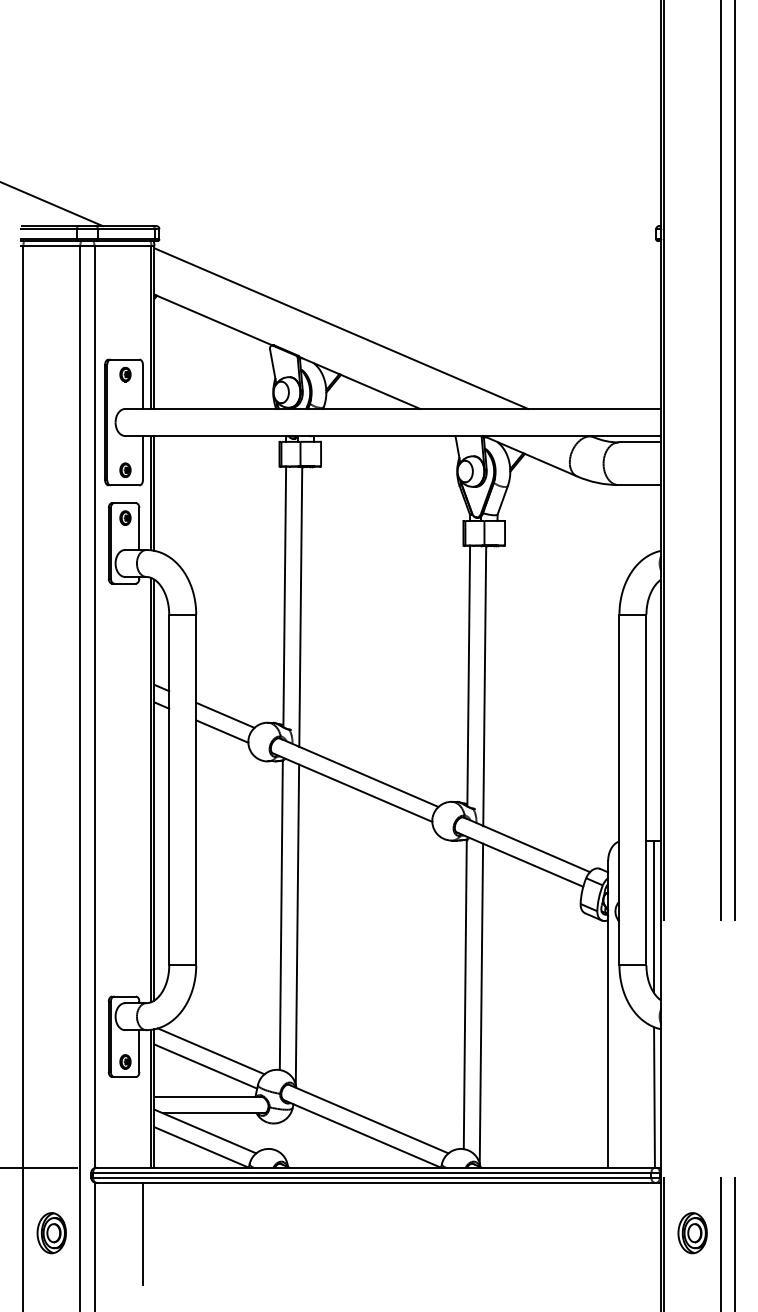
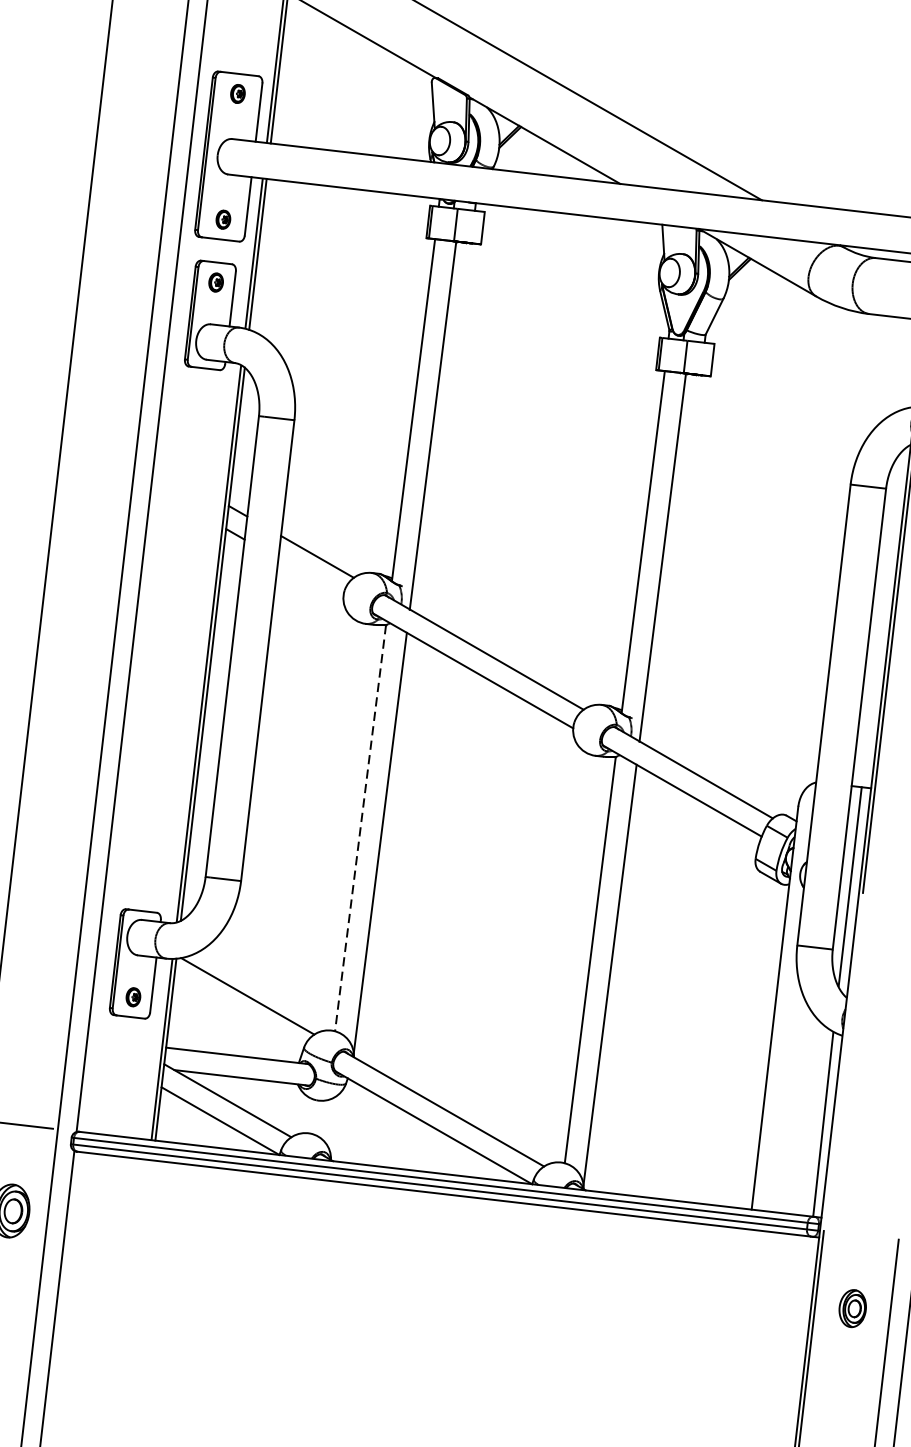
line: (222, 731) -> (311, 577), removed
line: (281, 915) -> (360, 828), solid -> dashed
line: (205, 1066) -> (237, 1015), removed
line: (142, 1233) -> (129, 1225), removed
part: (692, 1233) -> (852, 1308), size x0.7

